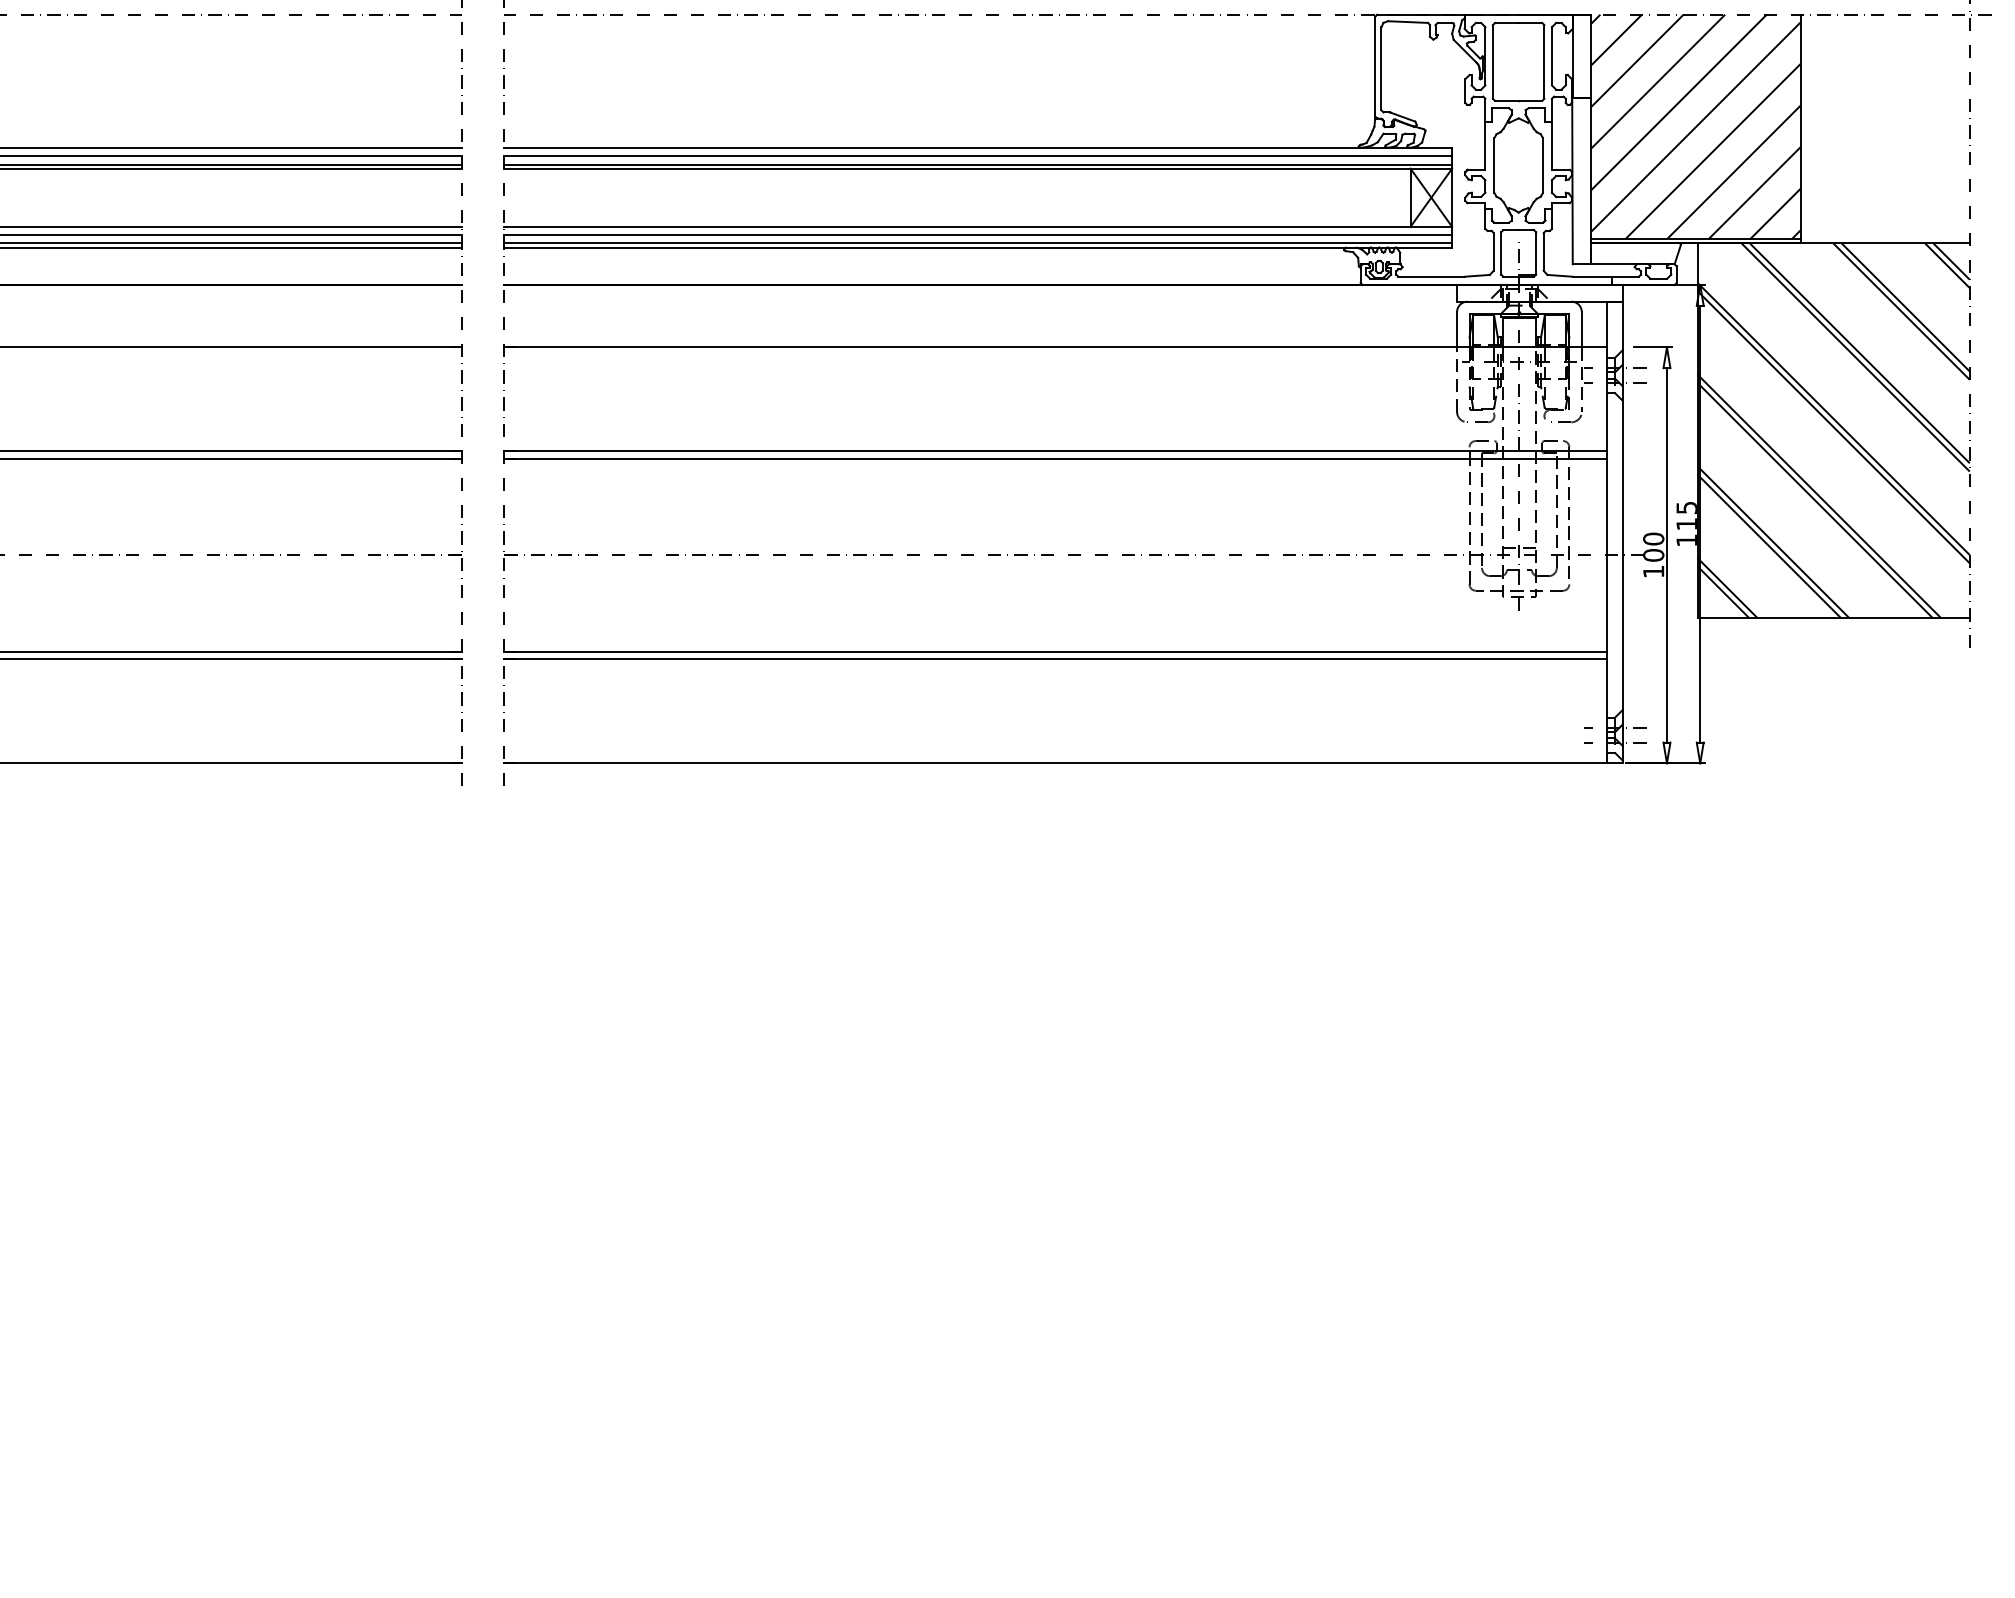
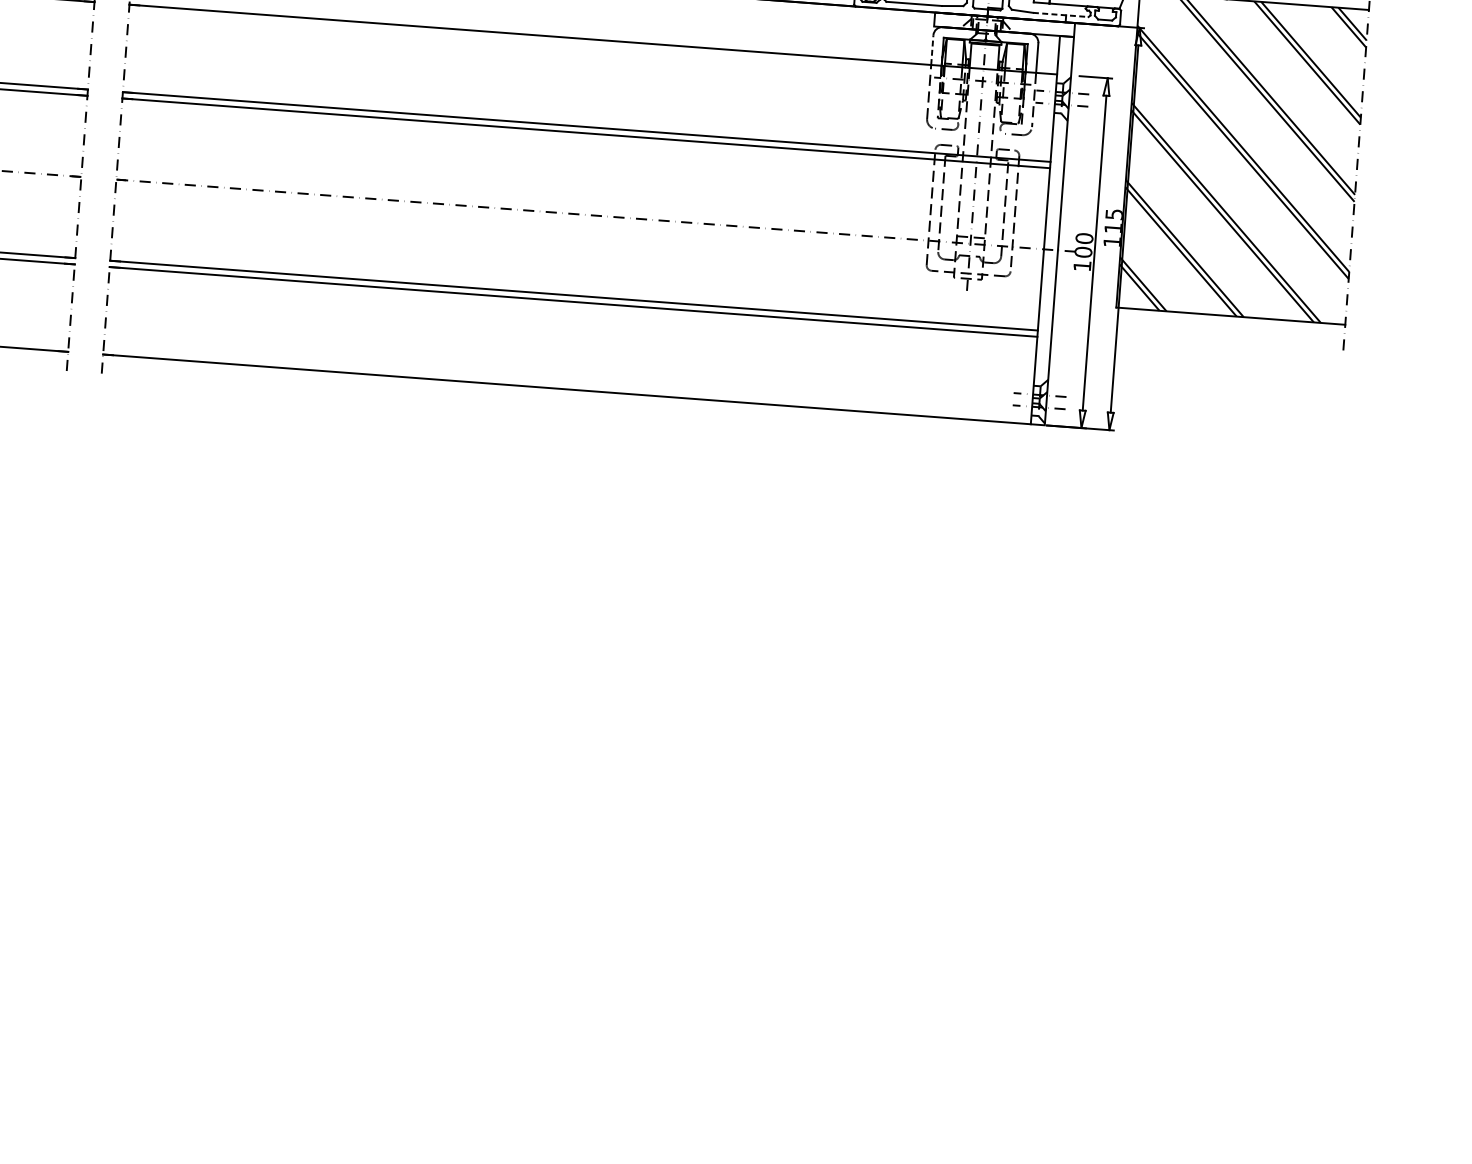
line: (1606, 276) -> (1061, 14), solid -> dashed
line: (1457, 329) -> (932, 49), solid -> dashed

